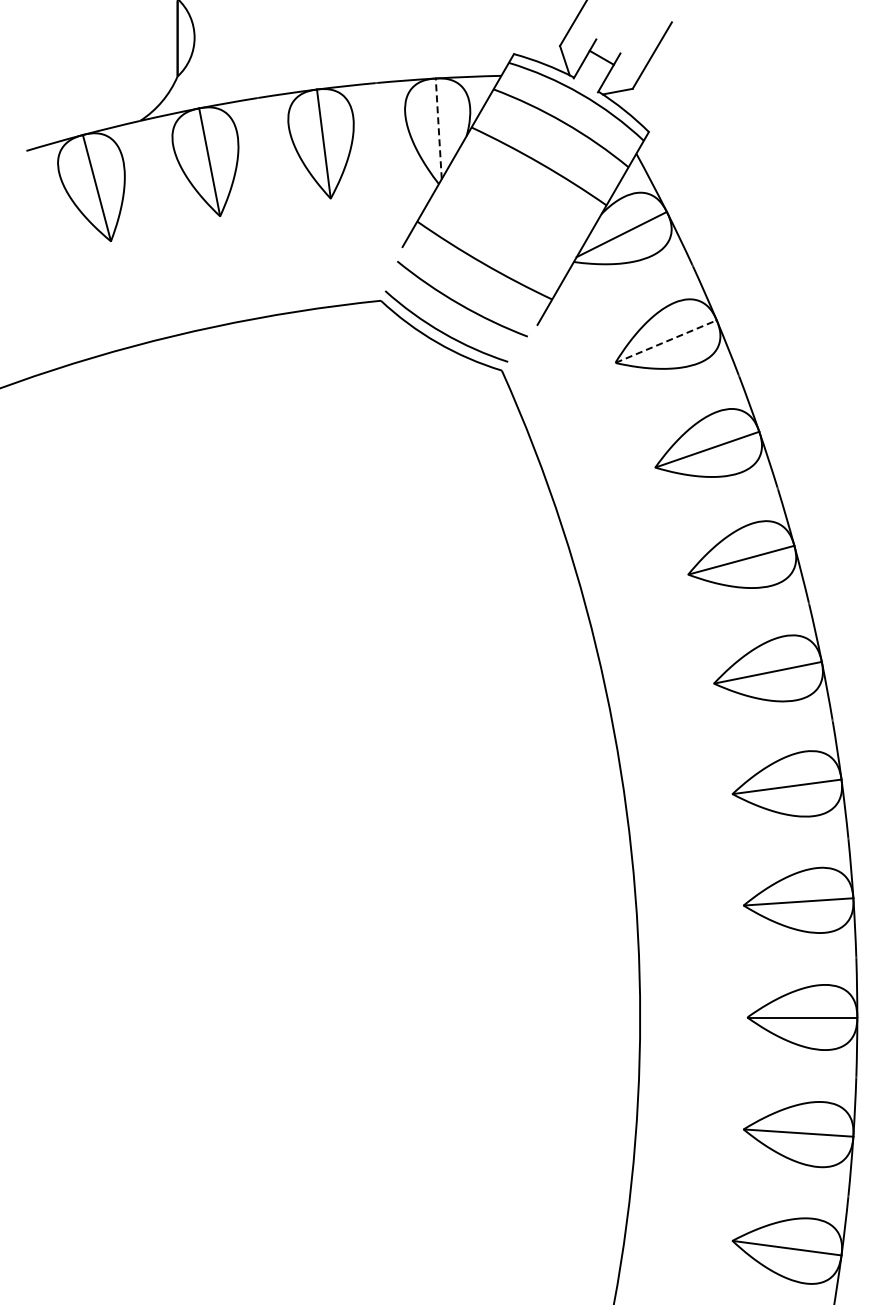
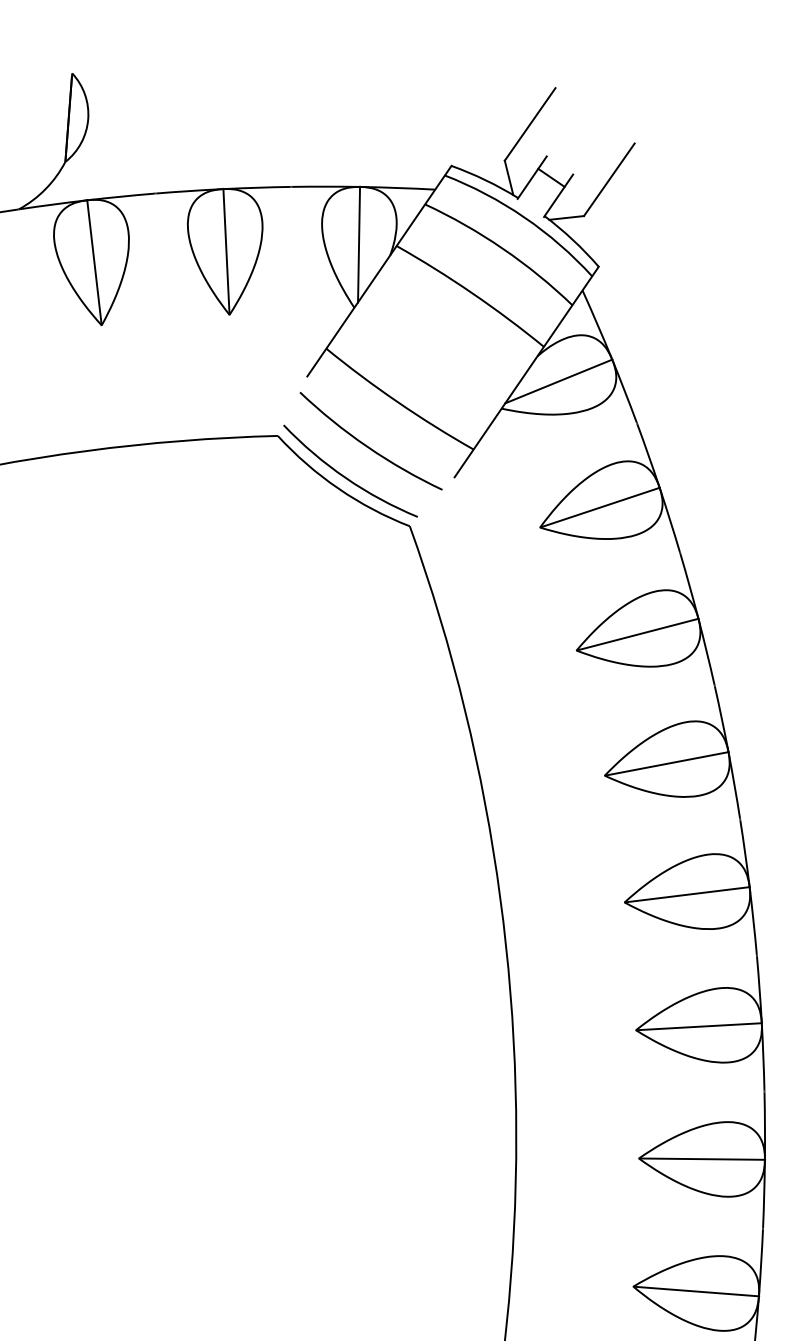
line: (438, 128) -> (358, 244), dashed -> solid
line: (666, 341) -> (600, 507), dashed -> solid

